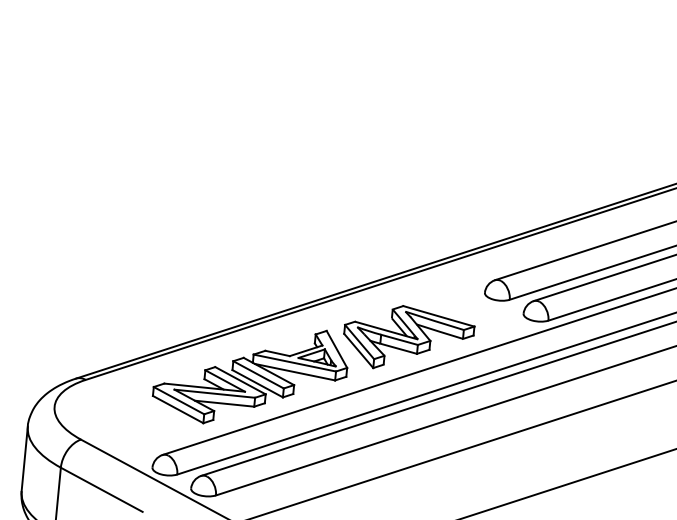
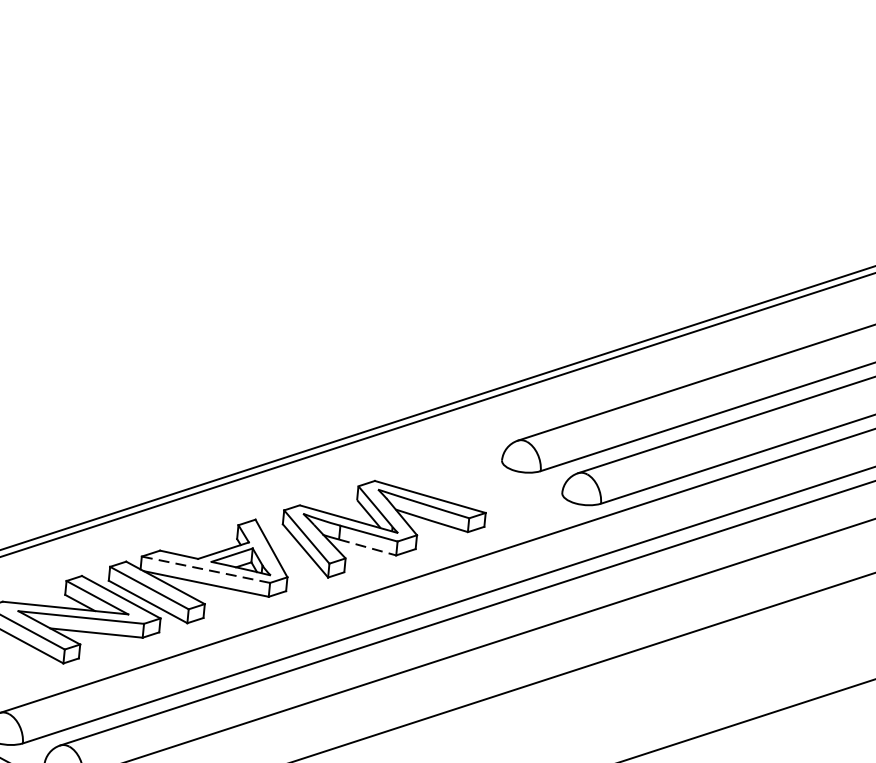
line: (399, 348) -> (368, 547), solid -> dashed
line: (294, 362) -> (205, 568), solid -> dashed

